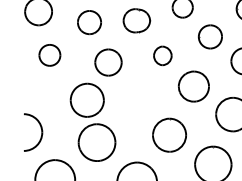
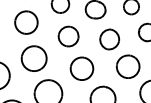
part: (49, 55) -> (26, 22), size x1.43
part: (162, 55) -> (109, 39), size x1.43
part: (86, 99) -> (33, 57), moved
part: (134, 100) -> (82, 68), added

